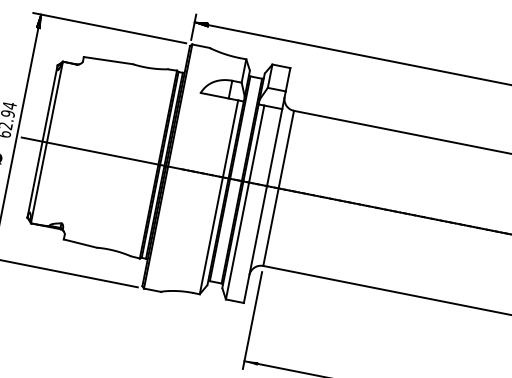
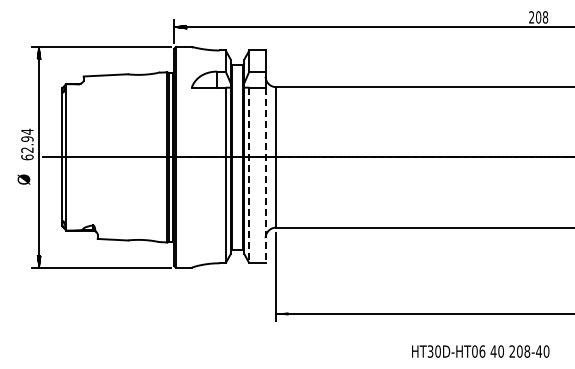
line: (245, 202) -> (249, 175), solid -> dashed
line: (262, 206) -> (265, 175), solid -> dashed

